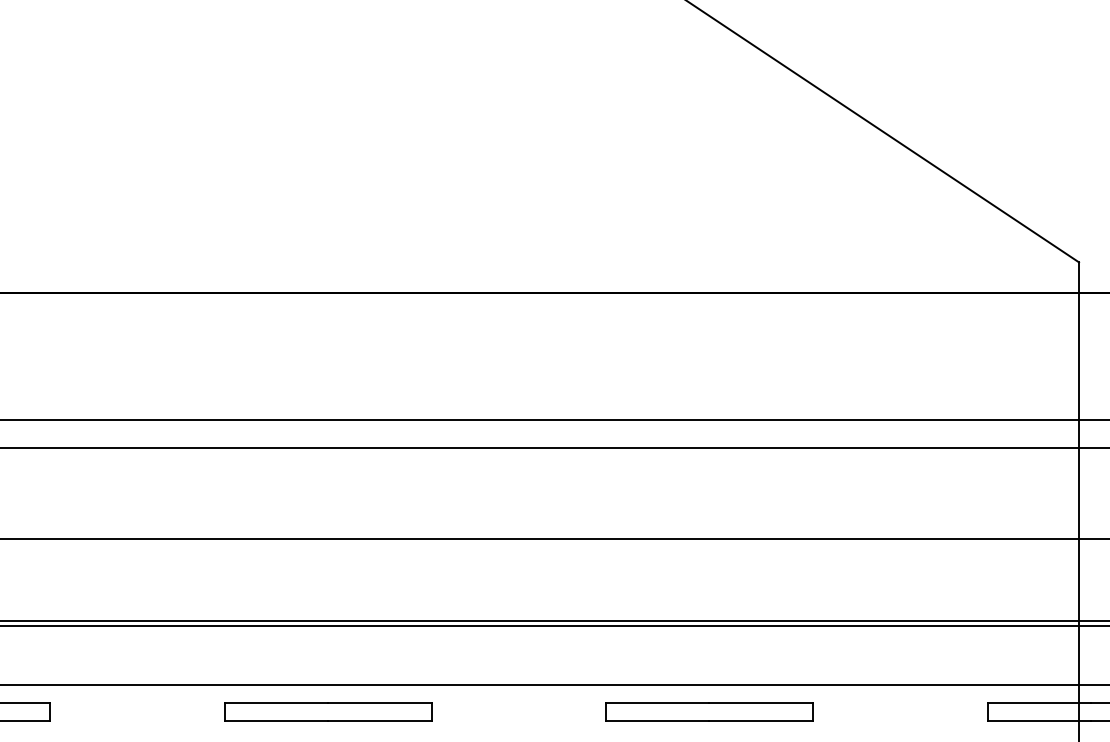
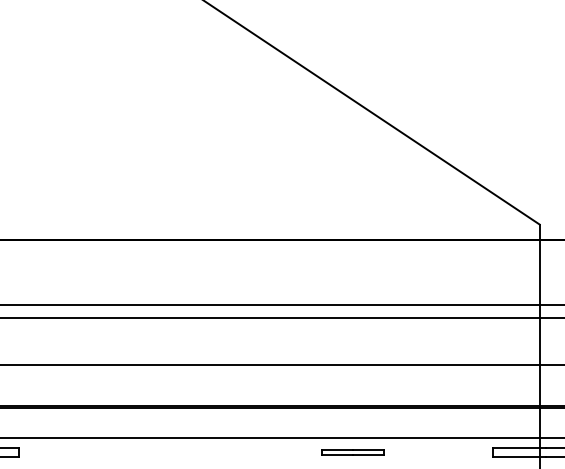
part: (327, 712) -> (159, 452), removed
part: (709, 712) -> (352, 452), size x0.6

